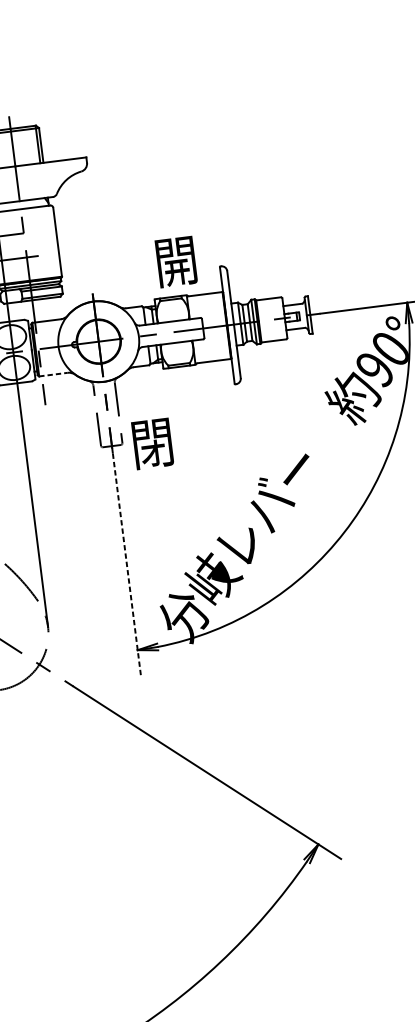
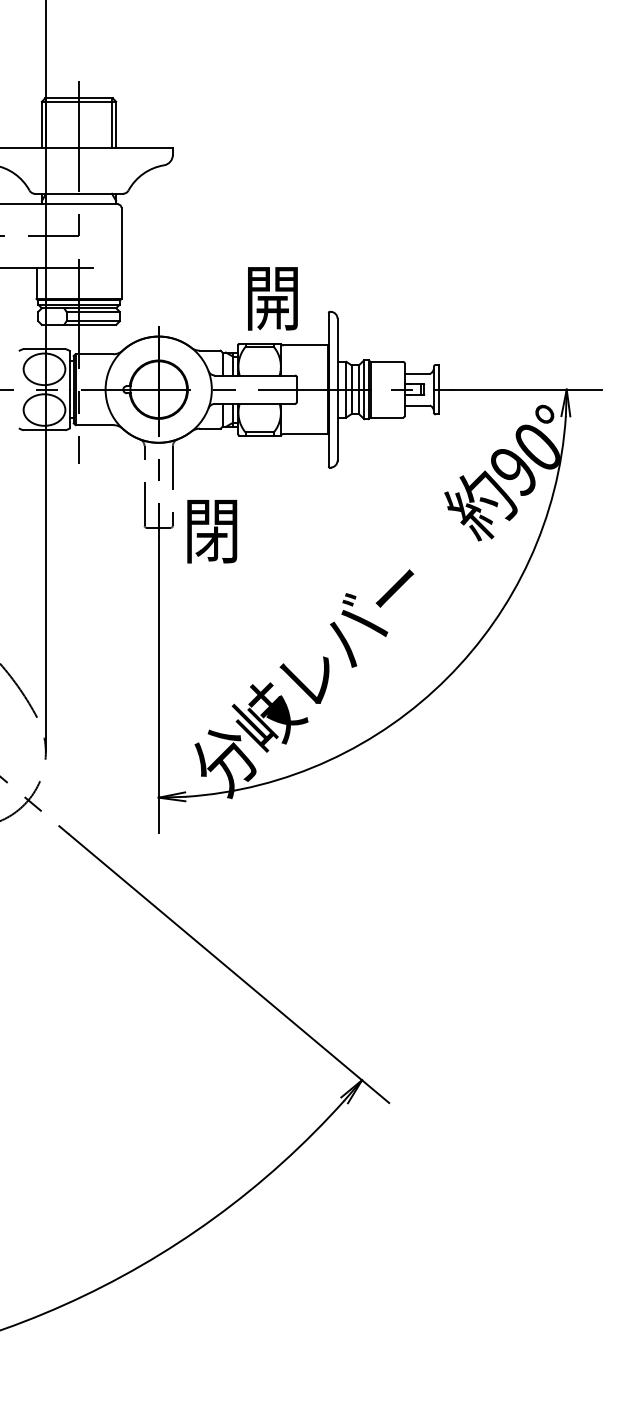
line: (53, 374) -> (94, 425), dashed -> solid
line: (126, 565) -> (158, 685), dashed -> solid

